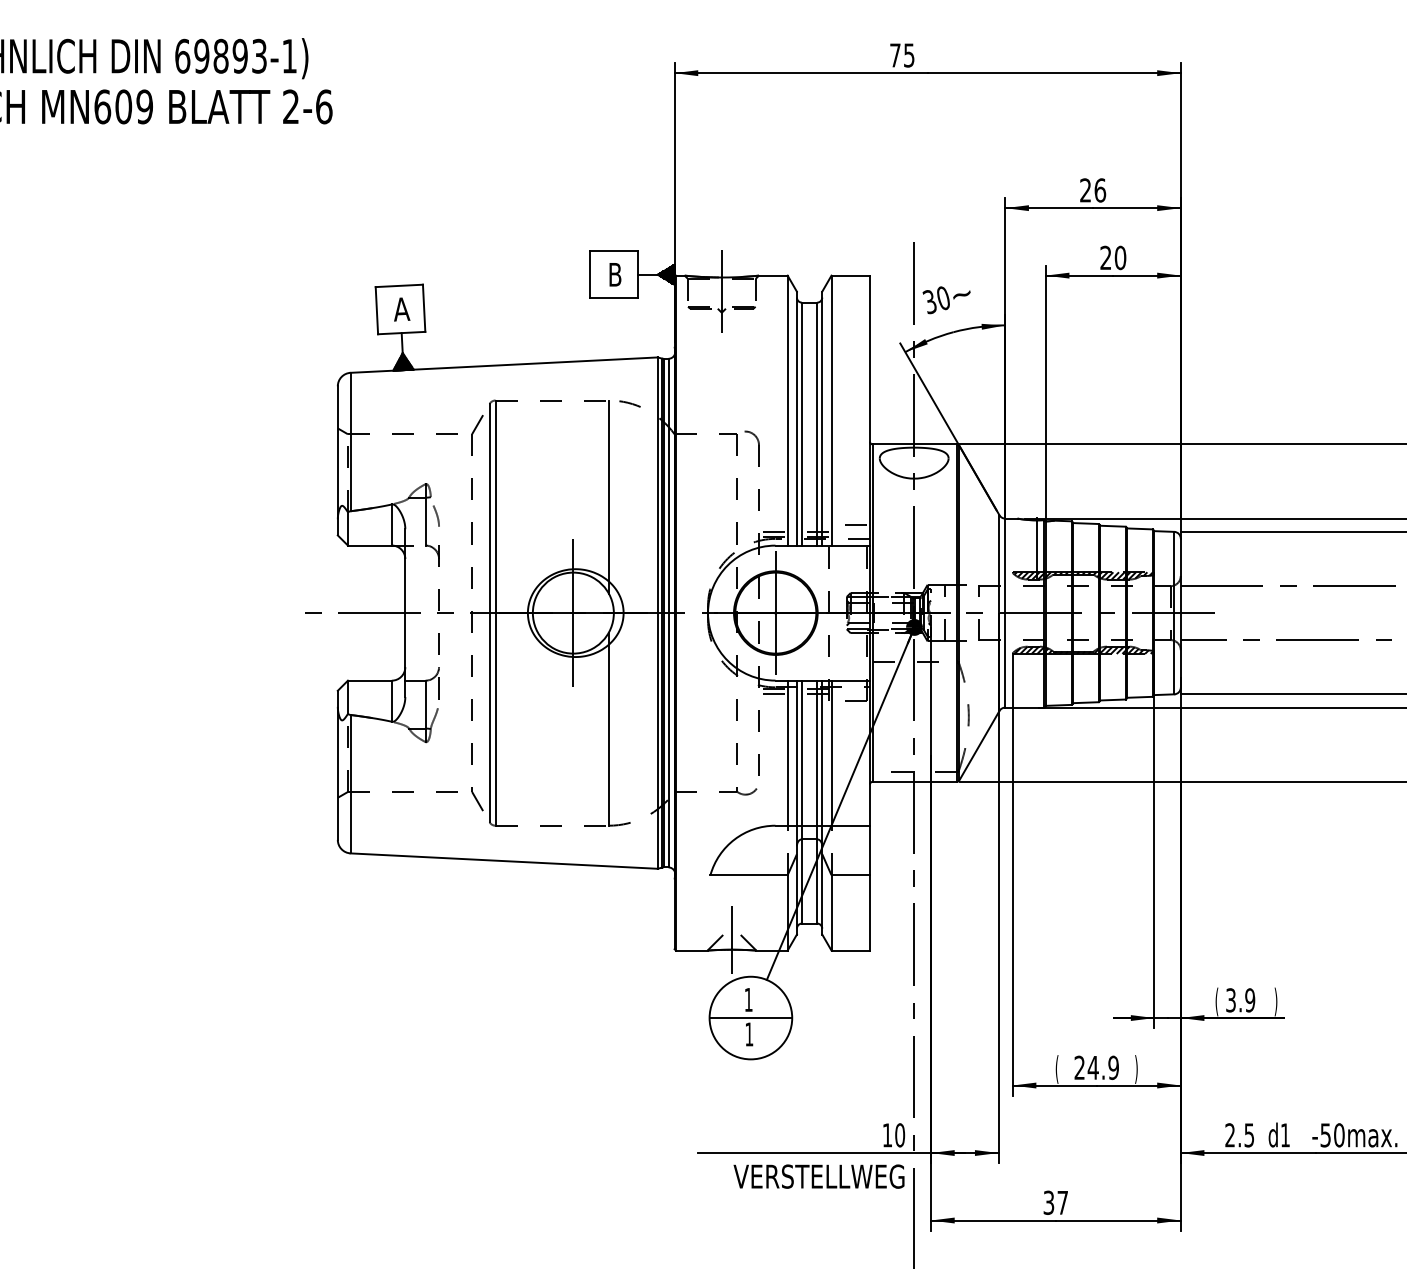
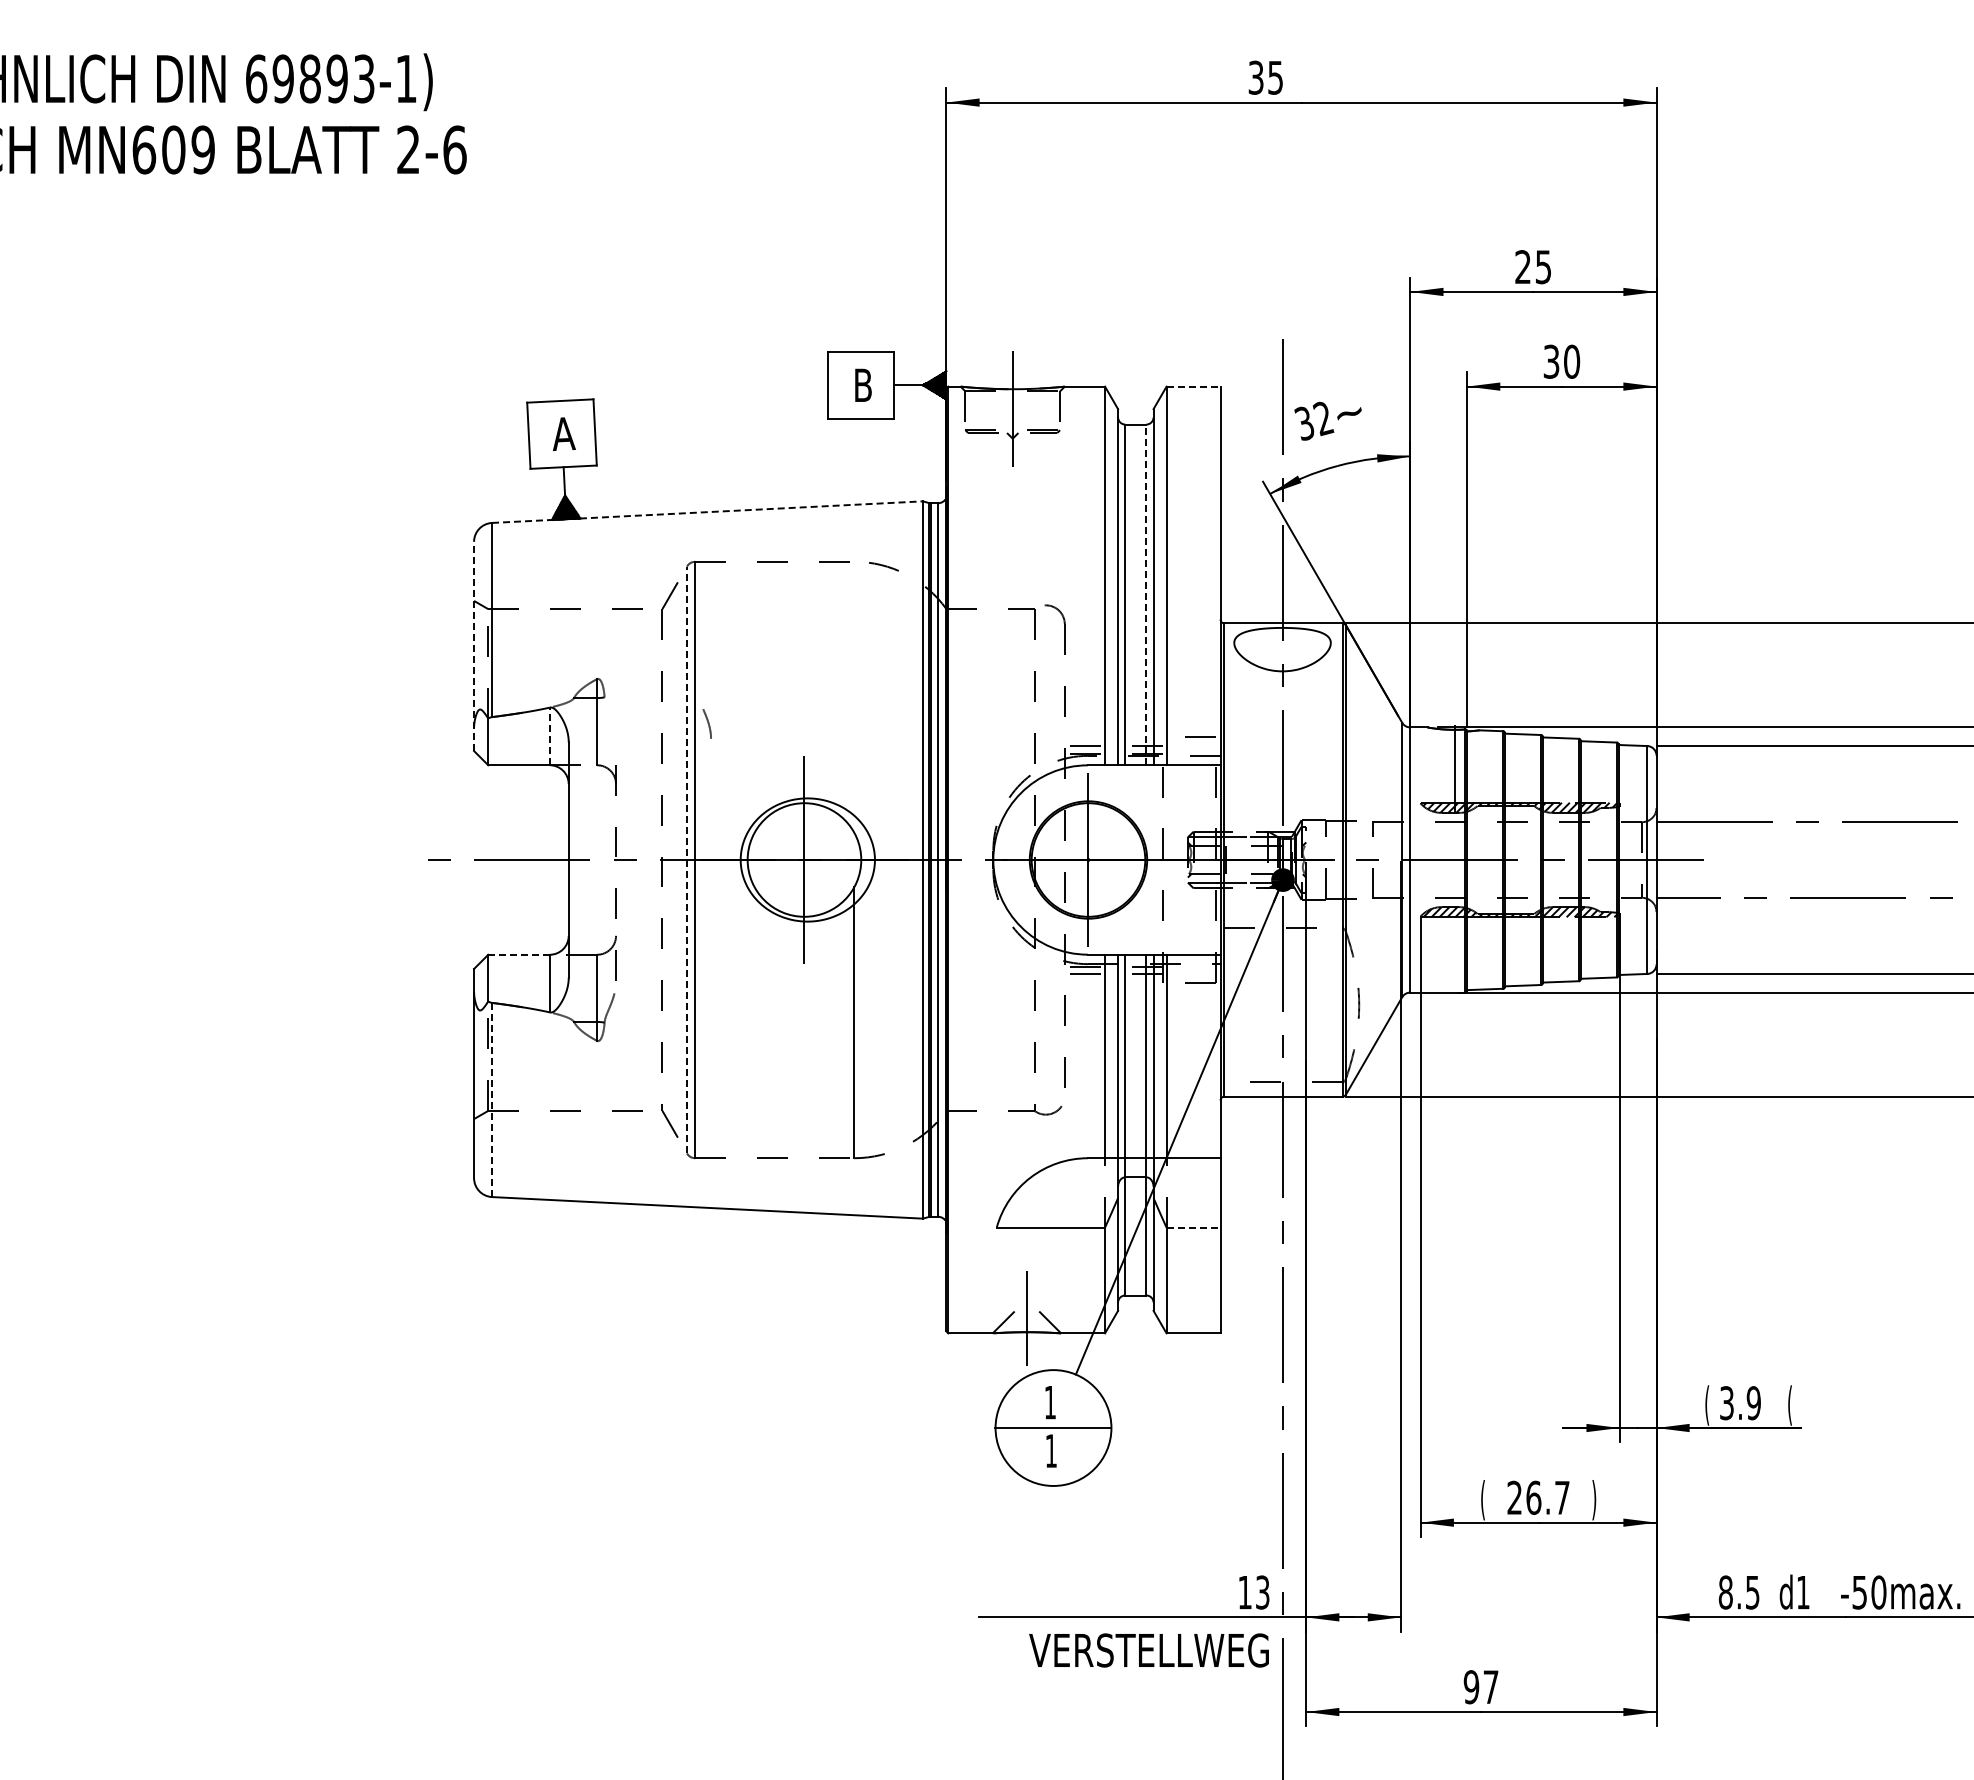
text: (894, 55) -> (1255, 77), 75 -> 35
text: (1100, 190) -> (1543, 267), 26 -> 25
text: (1105, 257) -> (1551, 361), 20 -> 30
line: (850, 275) -> (1193, 386), solid -> dashed
text: (943, 298) -> (1323, 418), 30 -> 32
line: (504, 365) -> (707, 512), solid -> dashed
line: (817, 423) -> (1146, 594), solid -> dashed
line: (338, 460) -> (474, 646), solid -> dashed
line: (609, 496) -> (854, 696), removed
curve: (436, 515) -> (707, 723), moved
line: (391, 525) -> (549, 736), solid -> dashed
line: (489, 612) -> (687, 859), solid -> dashed
line: (370, 680) -> (519, 954), solid -> dashed
line: (350, 784) -> (492, 1100), solid -> dashed
line: (850, 875) -> (1193, 1227), solid -> dashed
text: (1275, 1001) -> (1789, 1405), ) -> (
text: (1103, 1067) -> (1547, 1497), 24.9 -> 26.7
text: (899, 1135) -> (1262, 1592), 10 -> 13
text: (1229, 1135) -> (1725, 1592), 2.5 -> 8.5
text: (1048, 1203) -> (1471, 1687), 37 -> 97

